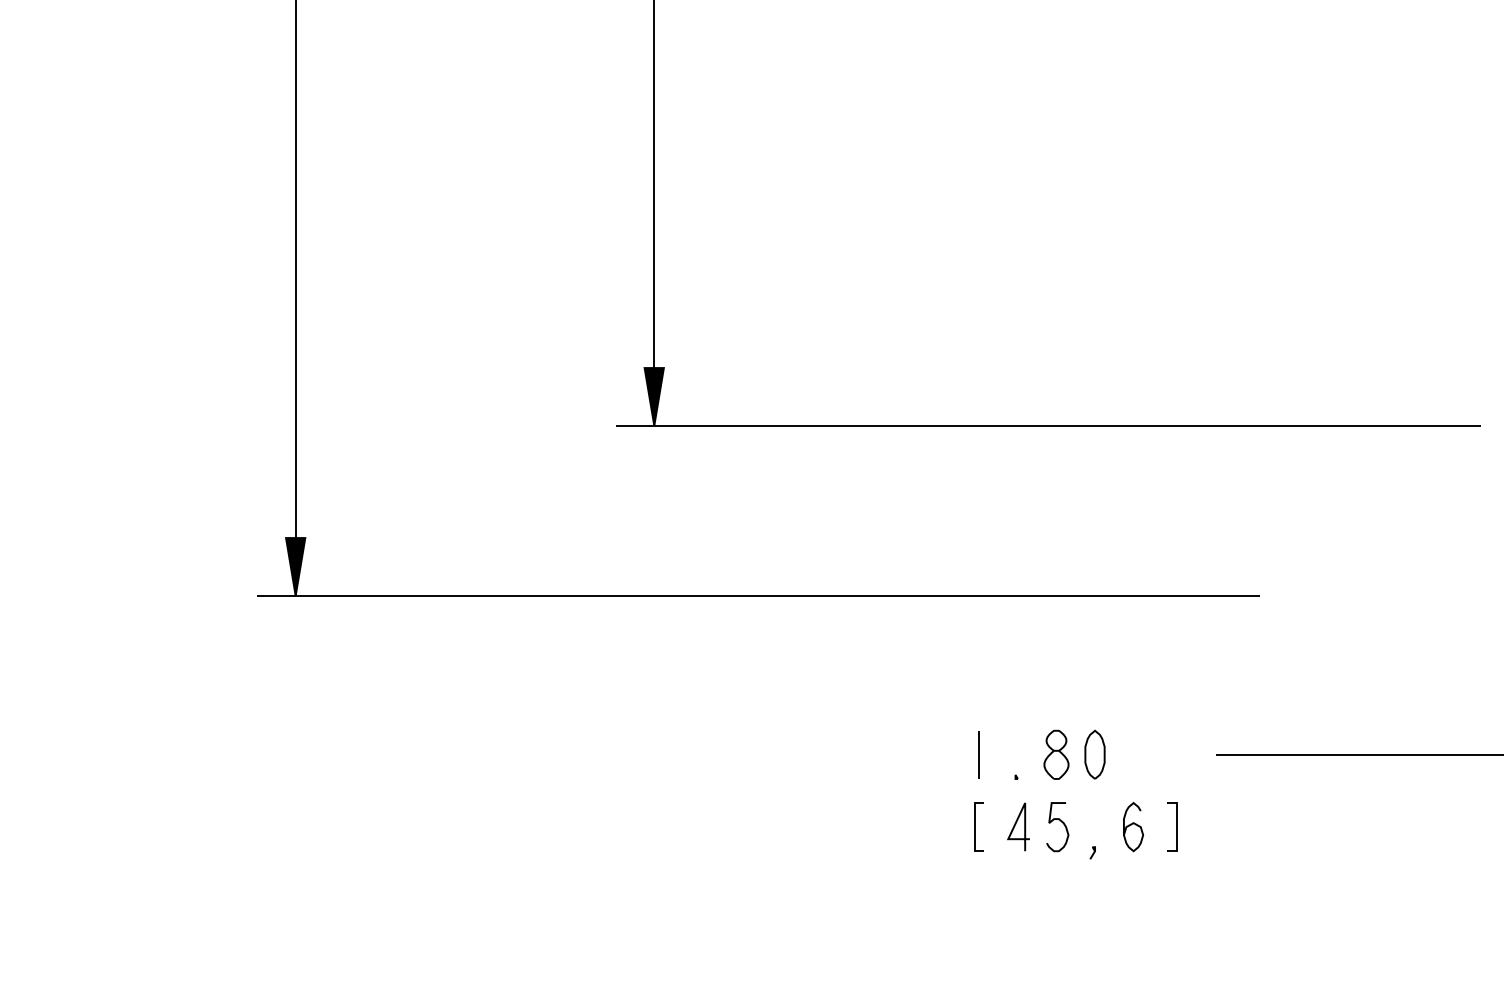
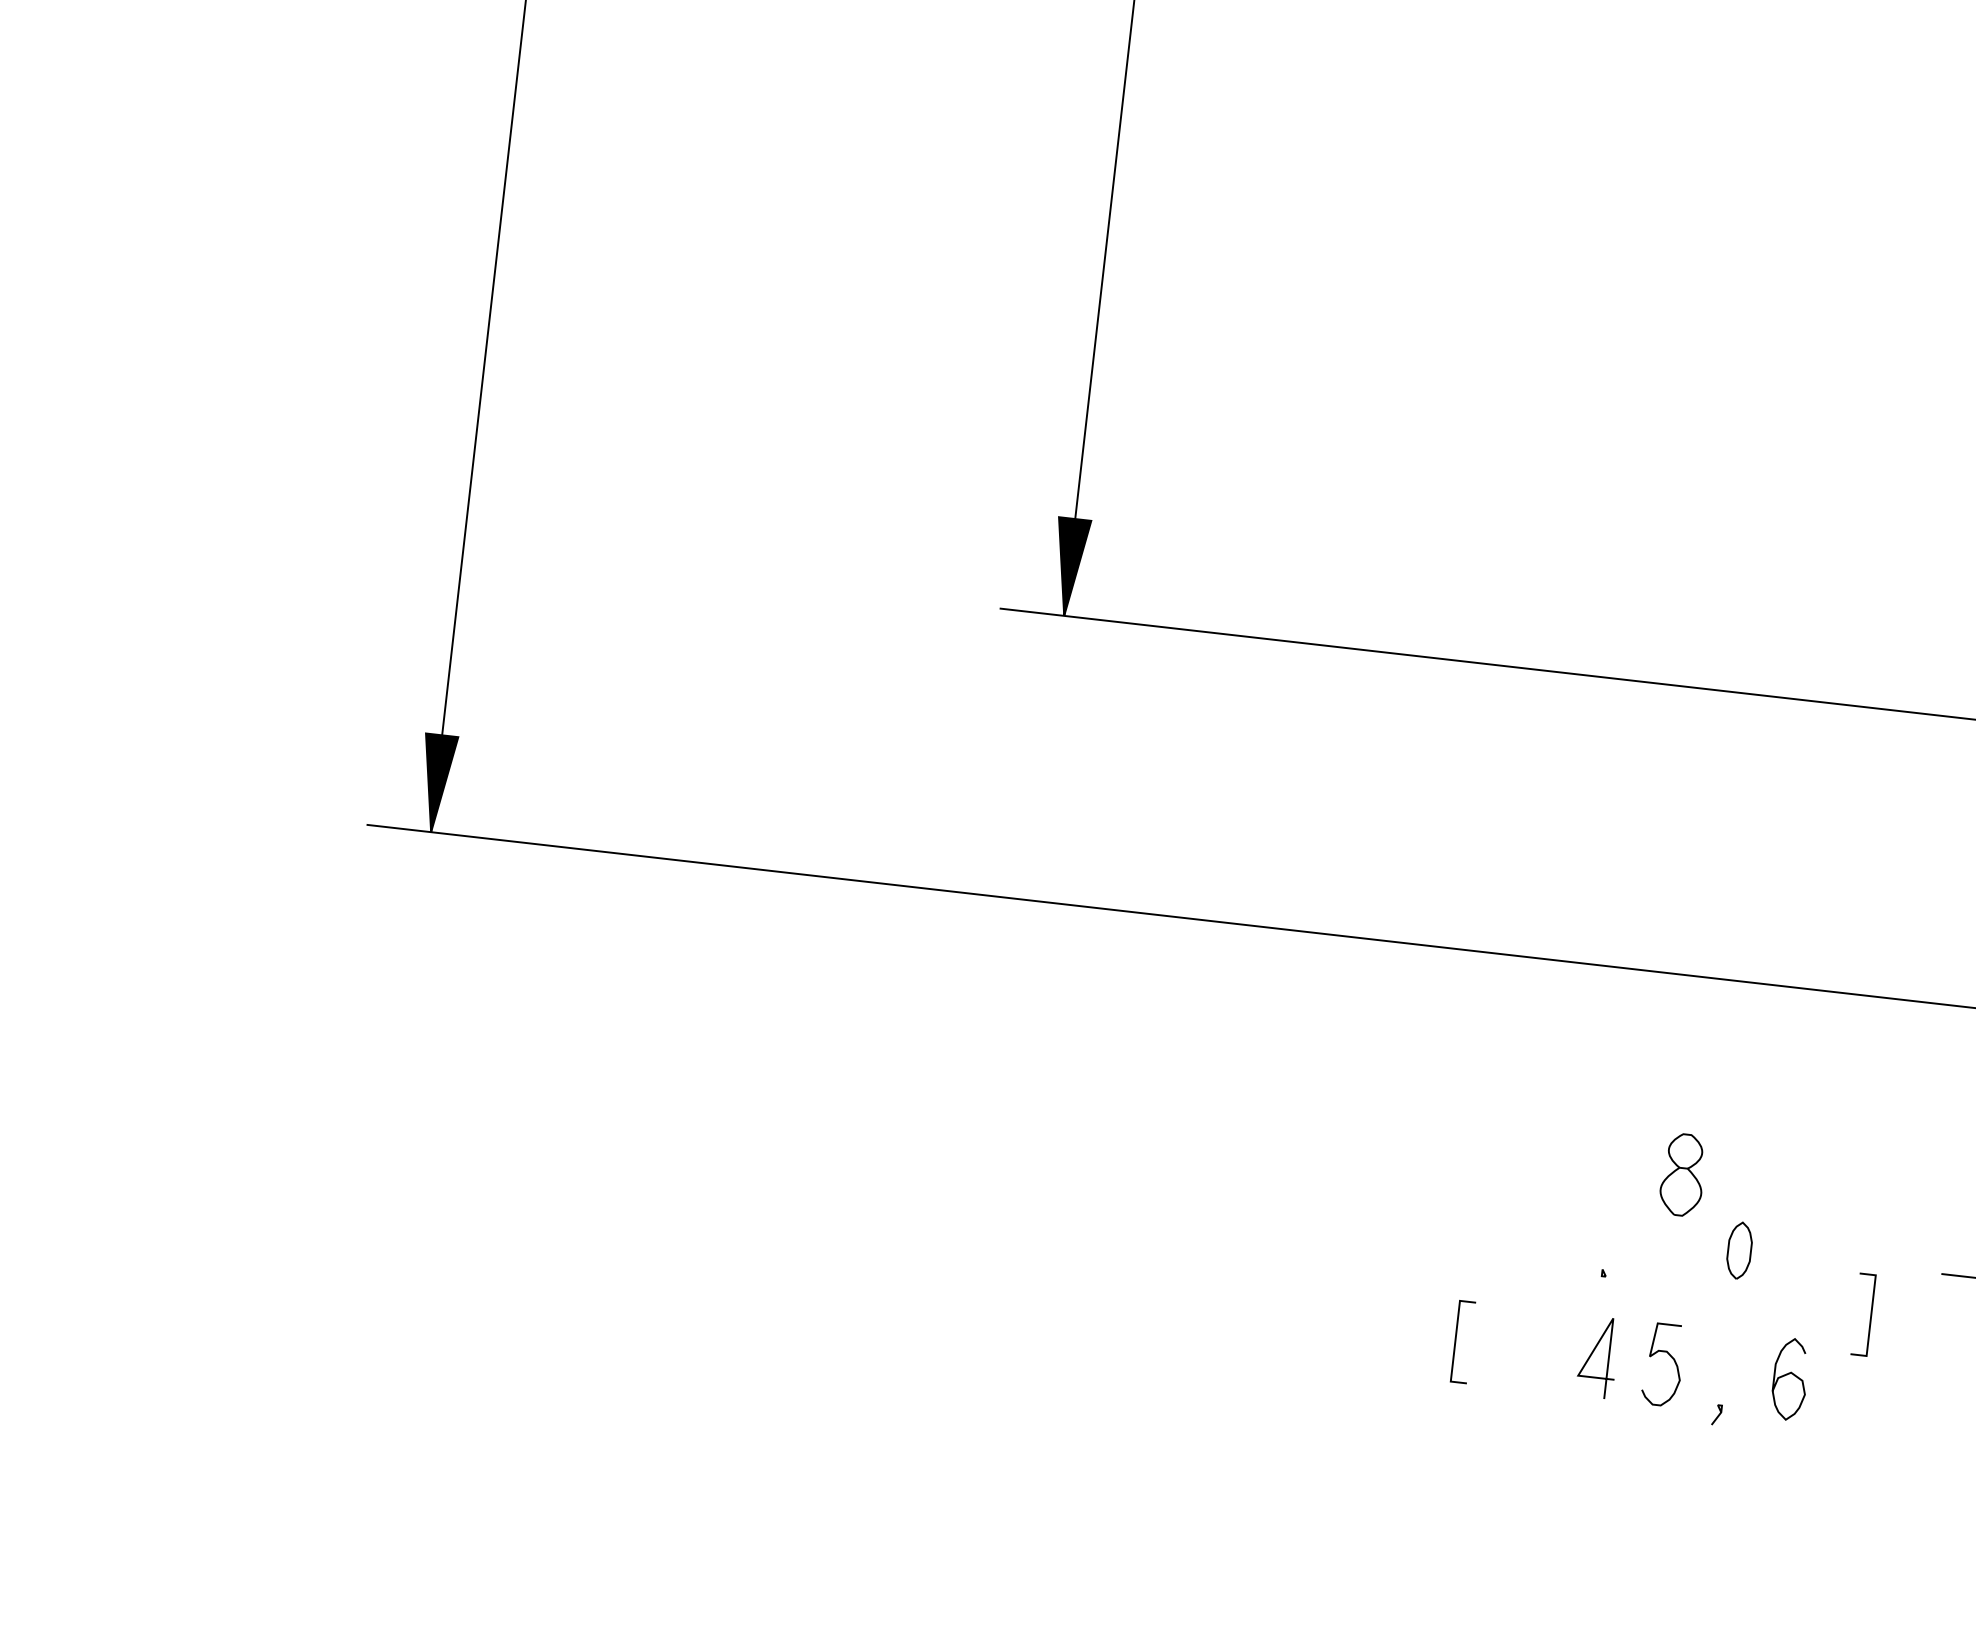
line: (978, 754) -> (1544, 1228), removed
part: (1056, 754) -> (1682, 1174), moved
part: (1094, 754) -> (1738, 1250), size x0.7
line: (975, 826) -> (1457, 1340), moved
line: (1176, 826) -> (1870, 1314), moved

